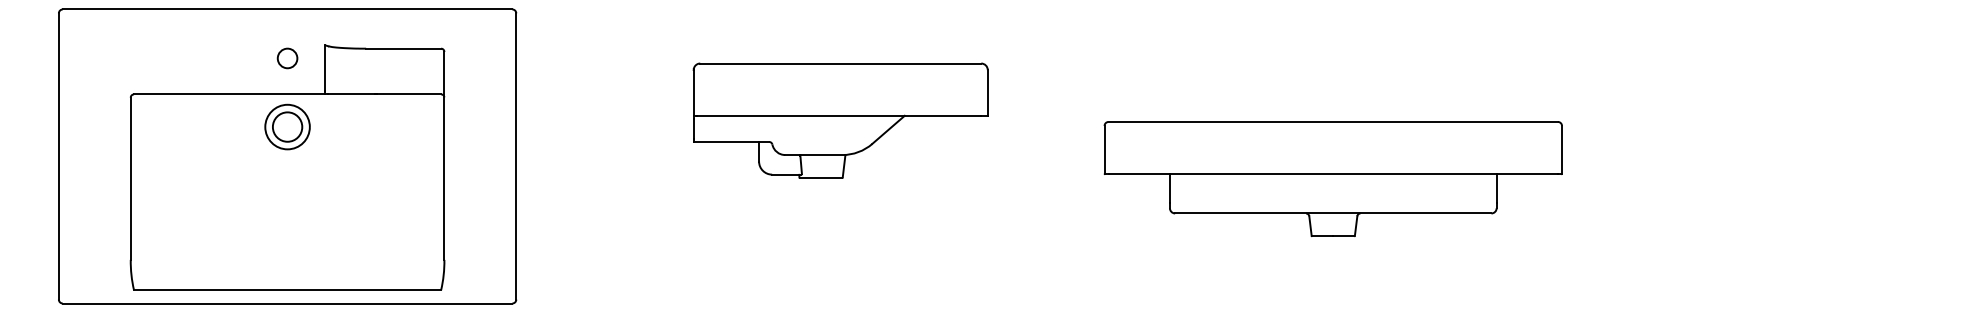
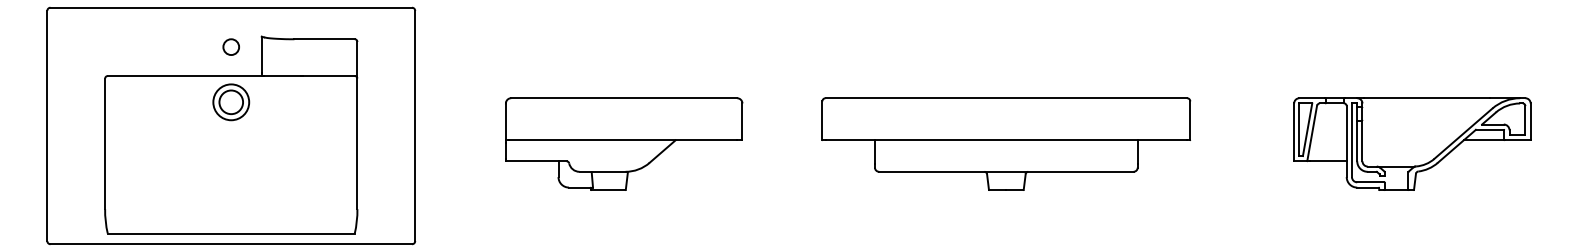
part: (841, 119) -> (624, 143), moved
part: (1333, 178) -> (1006, 143), moved
part: (1756, 178) -> (1412, 143), added

